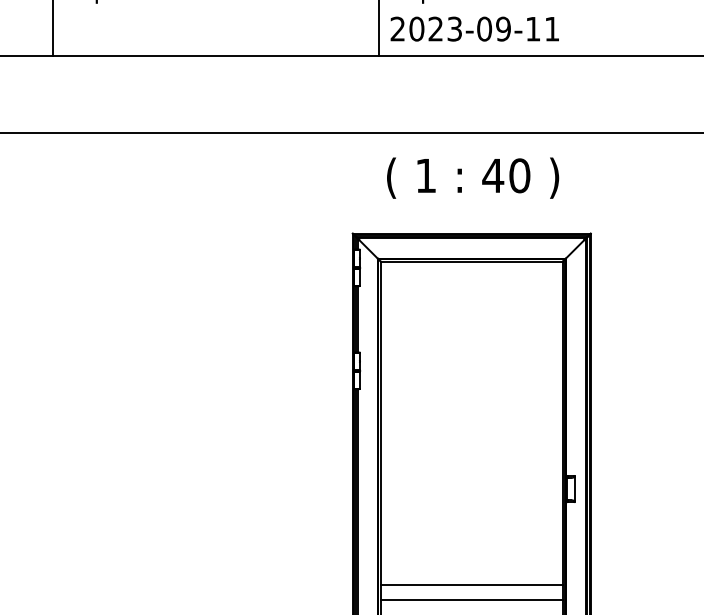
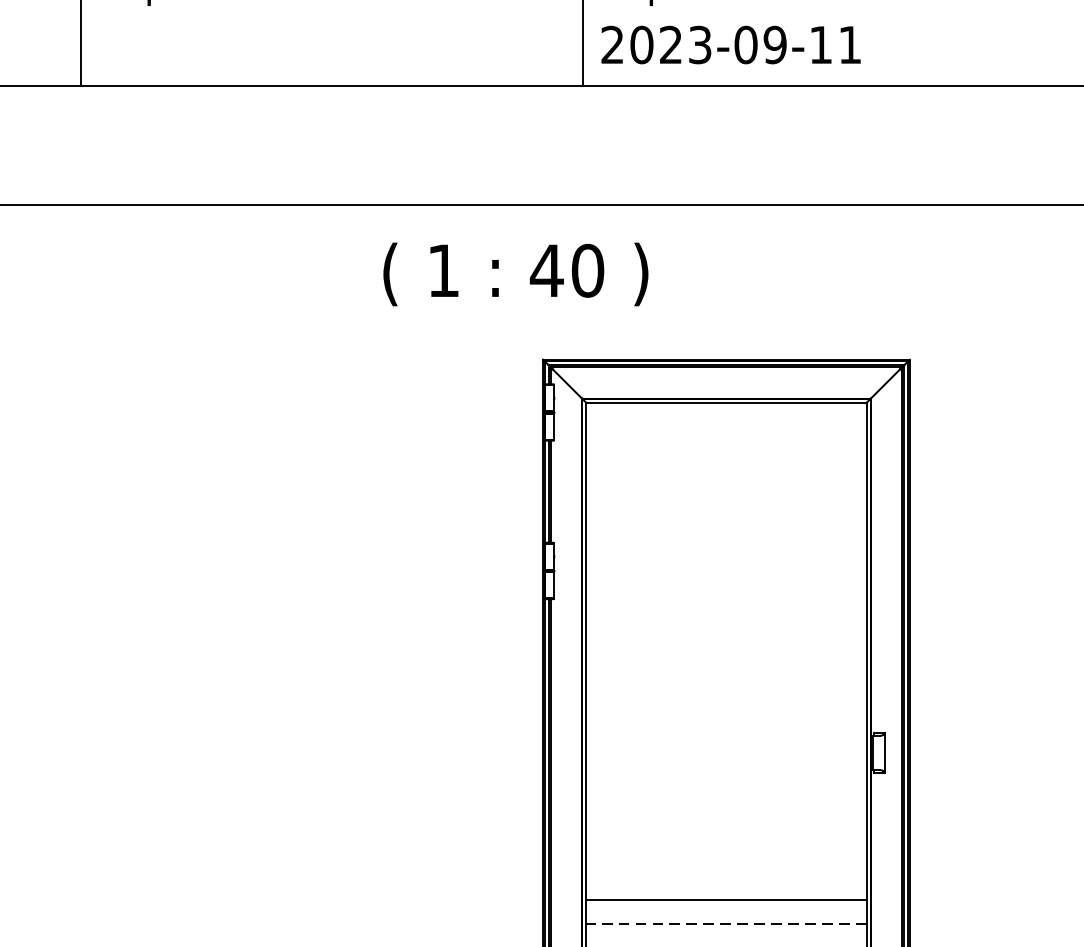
text: (473, 177) -> (516, 273), moved
line: (471, 600) -> (725, 924), solid -> dashed

